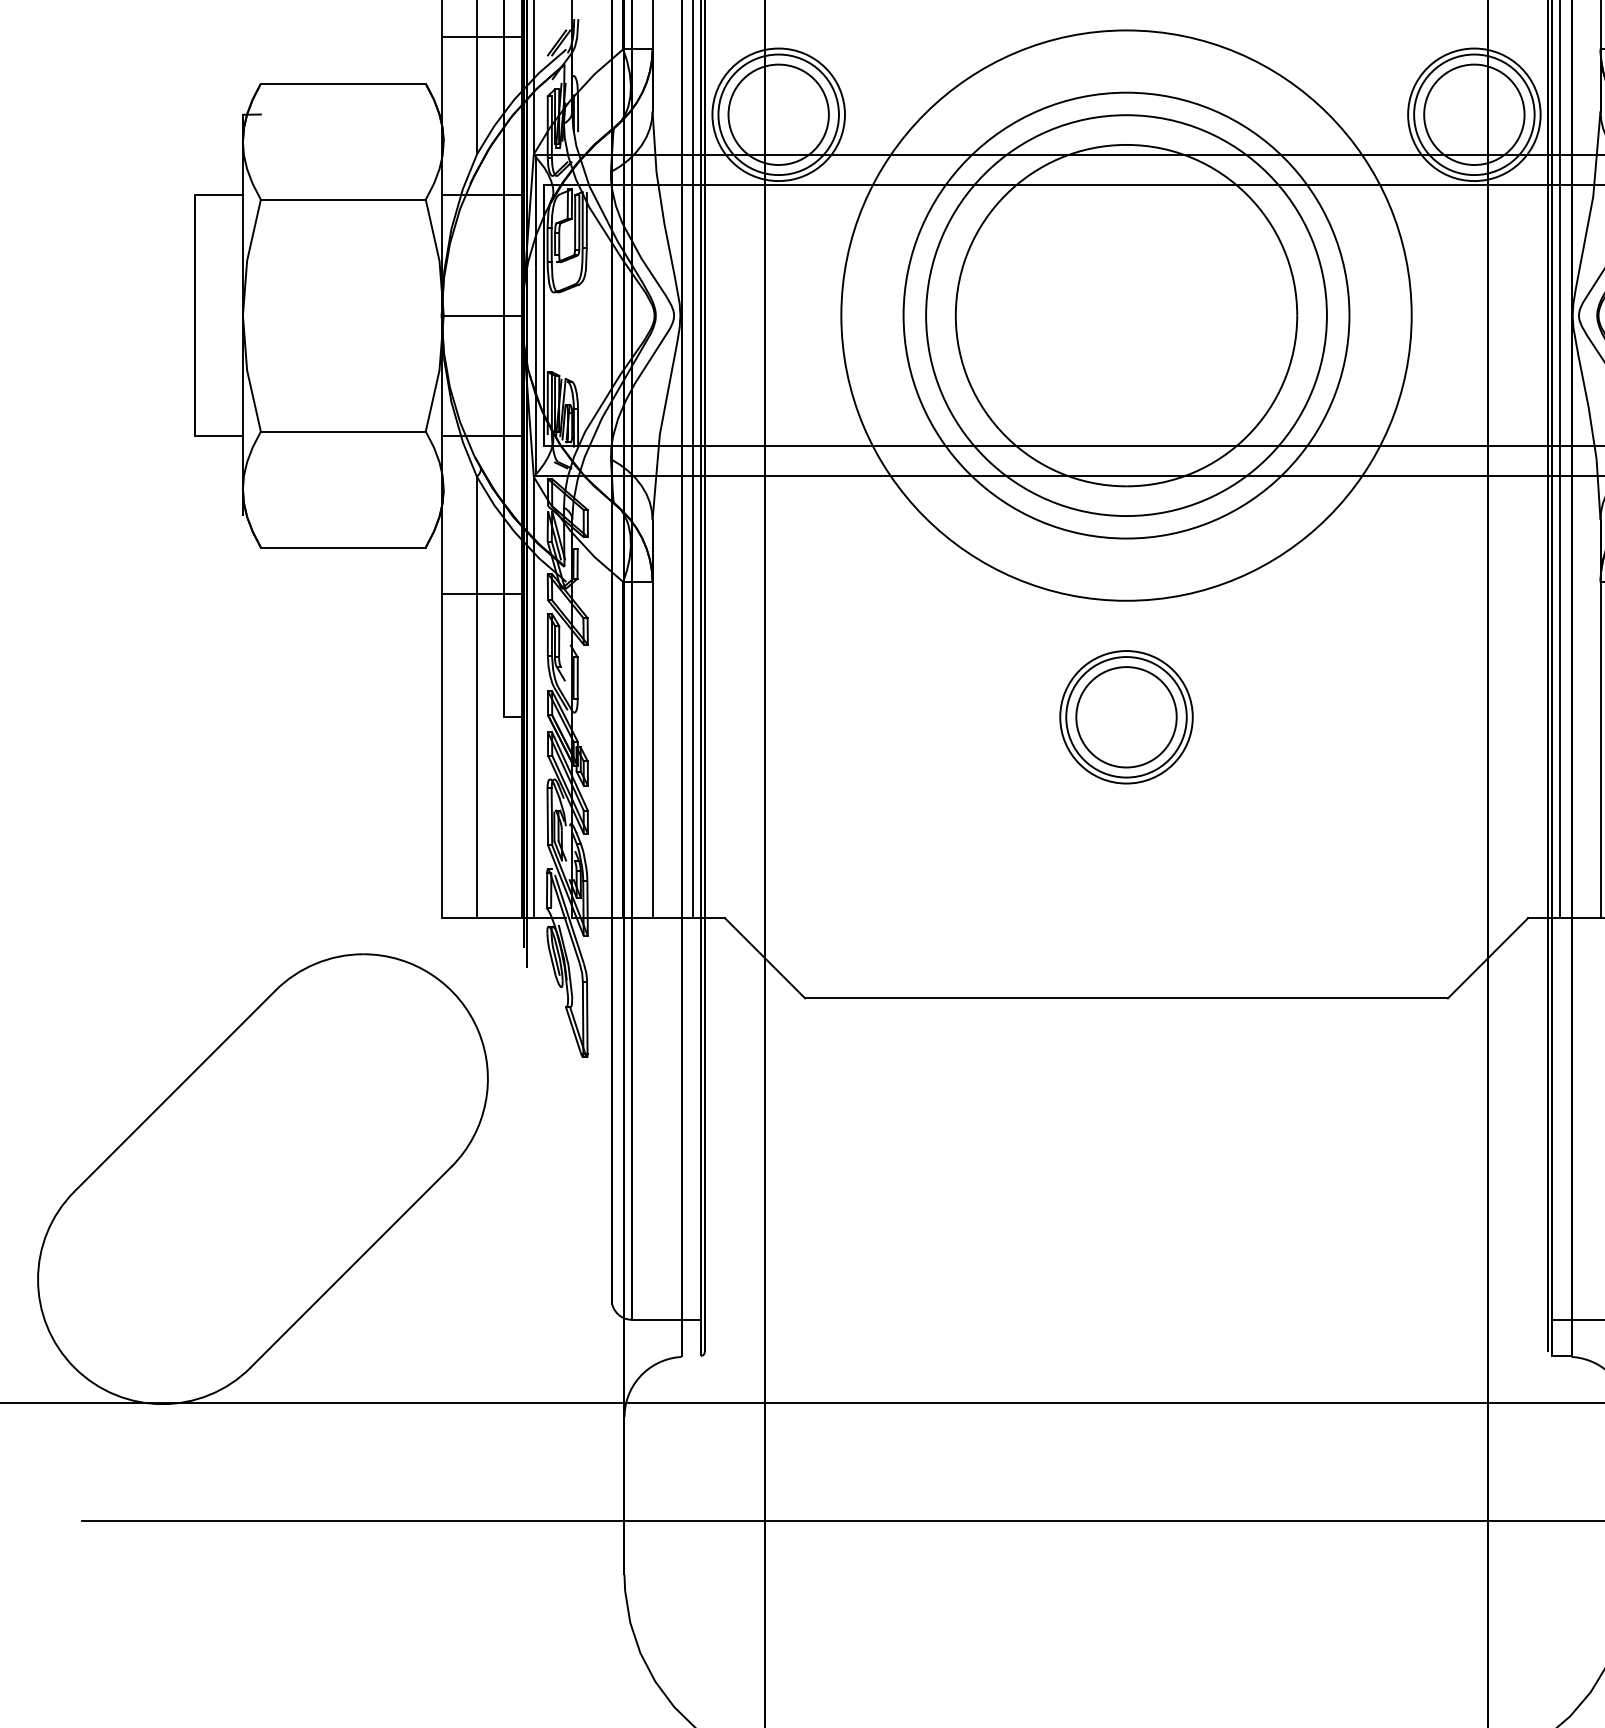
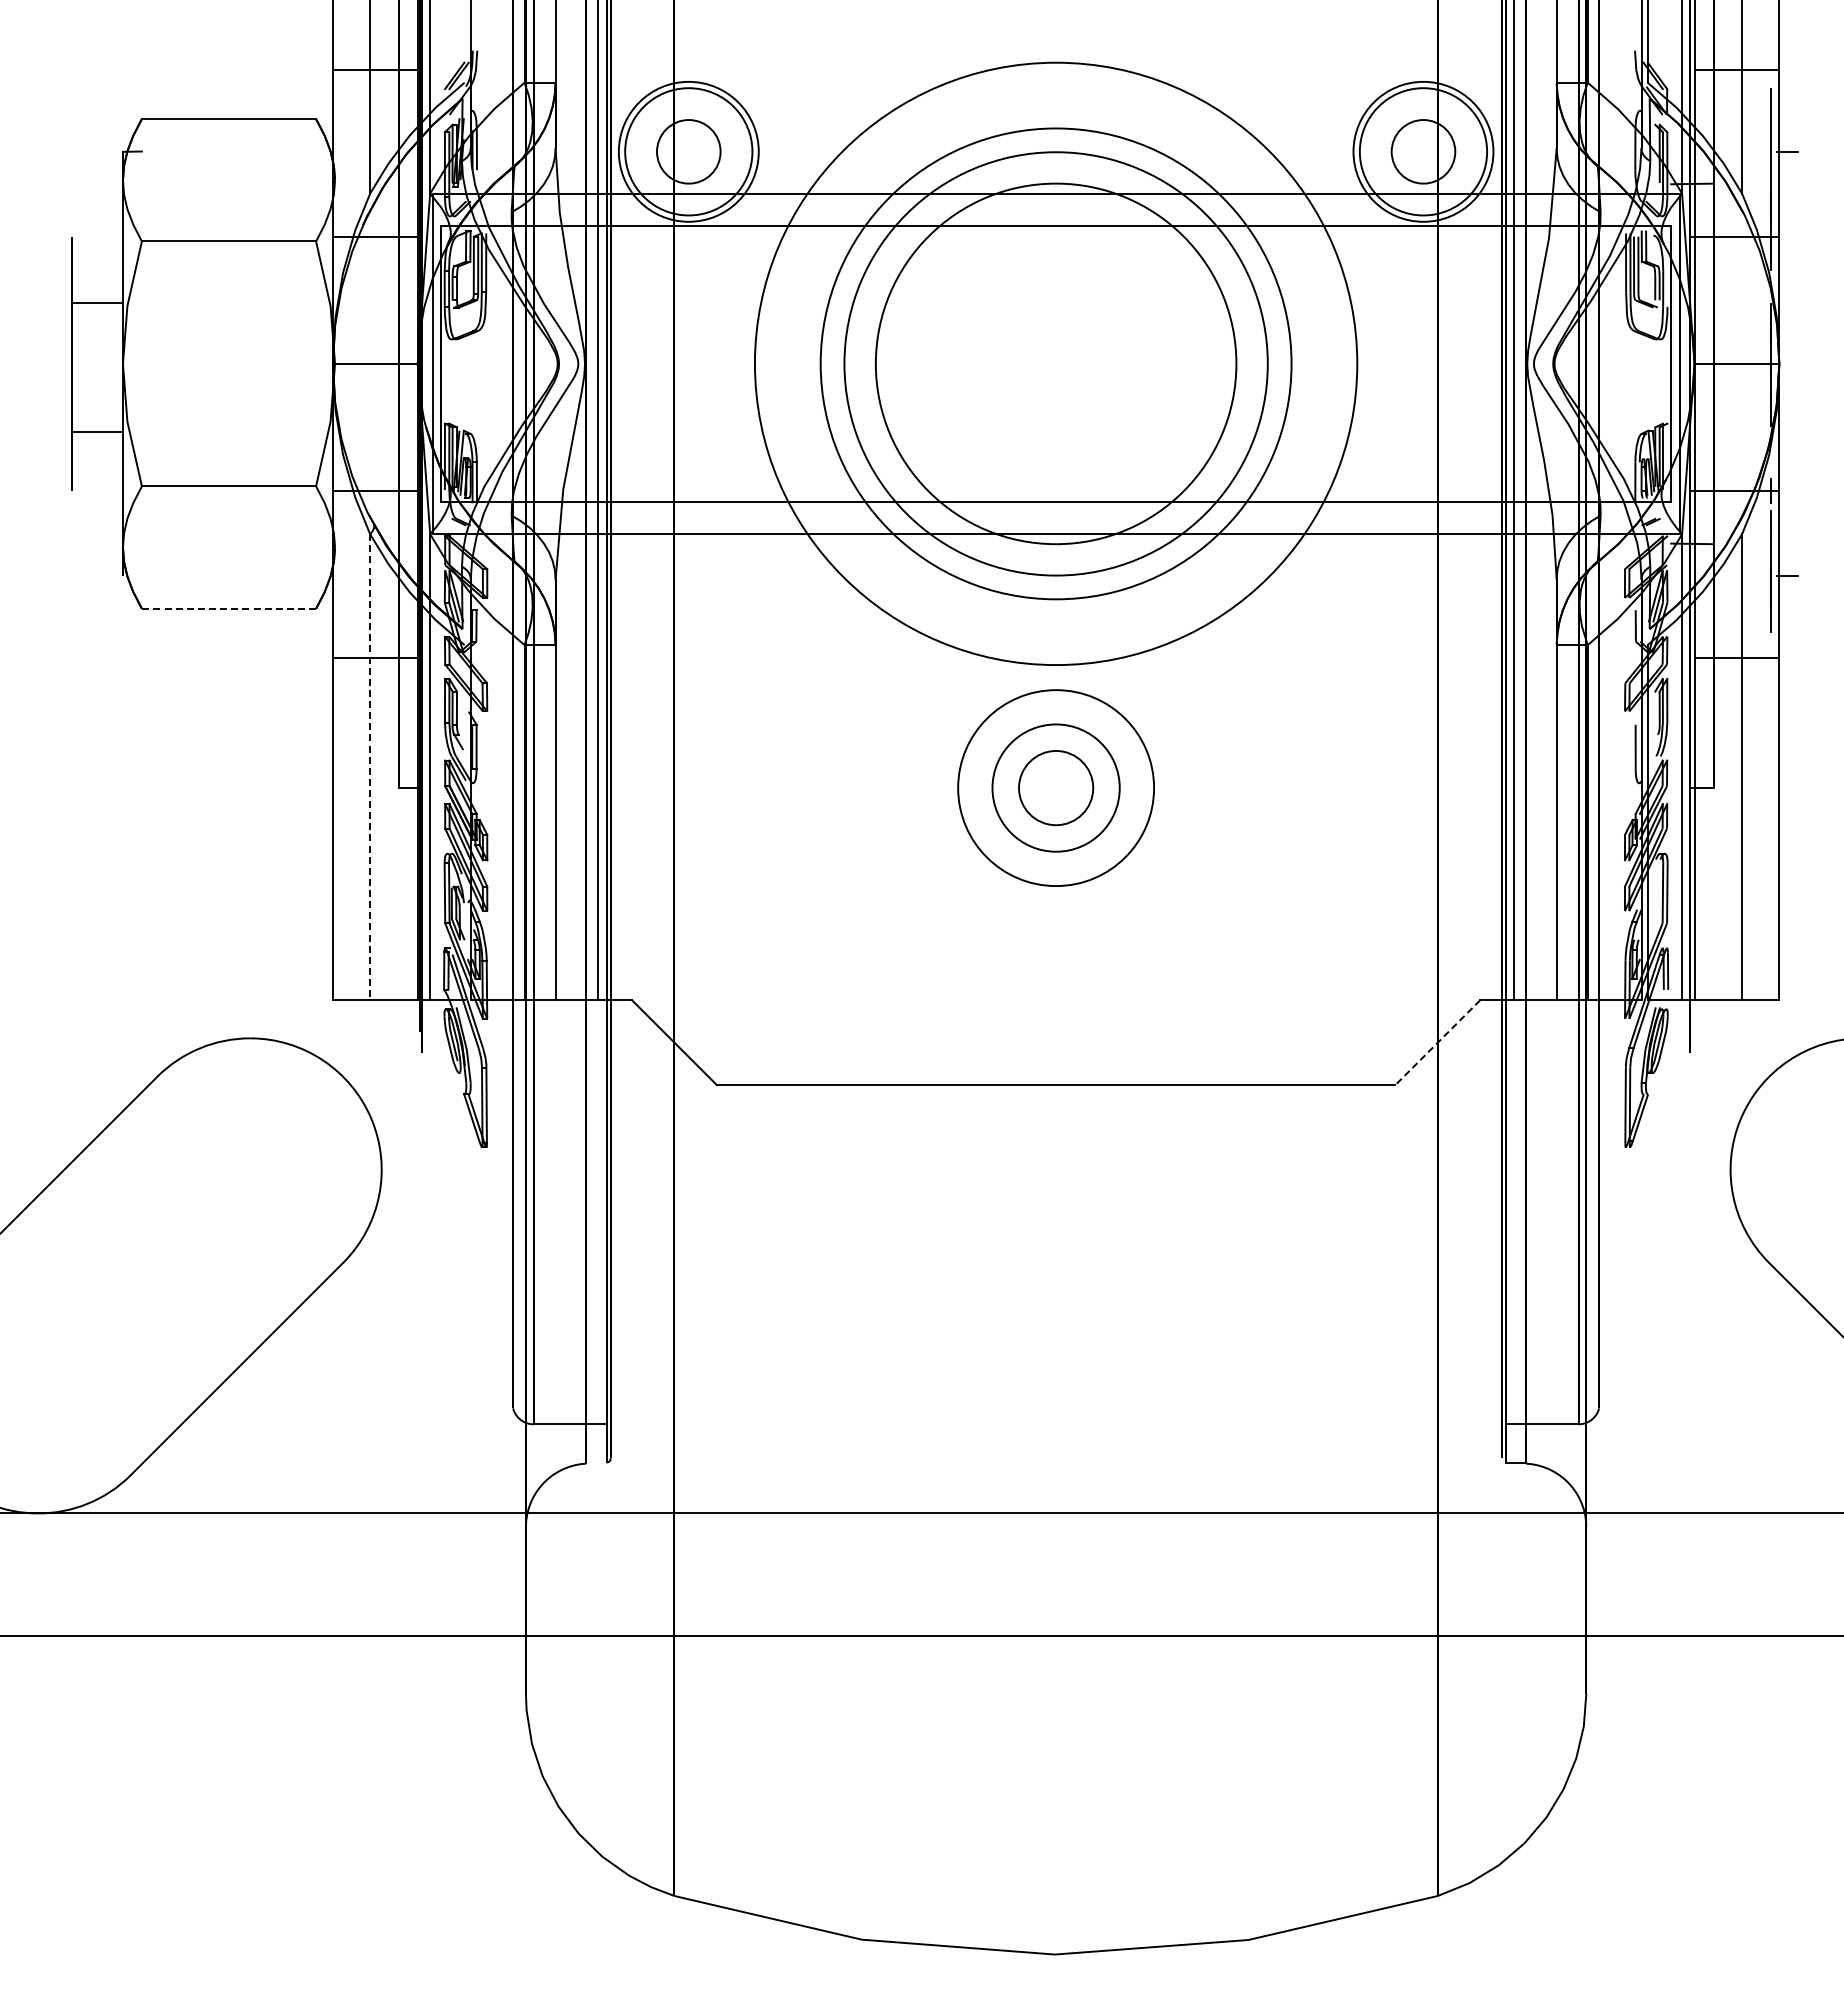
circle: (778, 114) -> (688, 151), size x0.6
circle: (1474, 114) -> (1423, 151), size x0.6
line: (218, 194) -> (97, 302), moved
line: (218, 436) -> (97, 432), moved
line: (342, 547) -> (228, 608), solid -> dashed
line: (477, 697) -> (370, 767), solid -> dashed
circle: (1126, 717) -> (1056, 788), size x0.7
circle: (1126, 717) -> (1056, 788), size x1.4
line: (1487, 958) -> (1437, 1042), solid -> dashed

